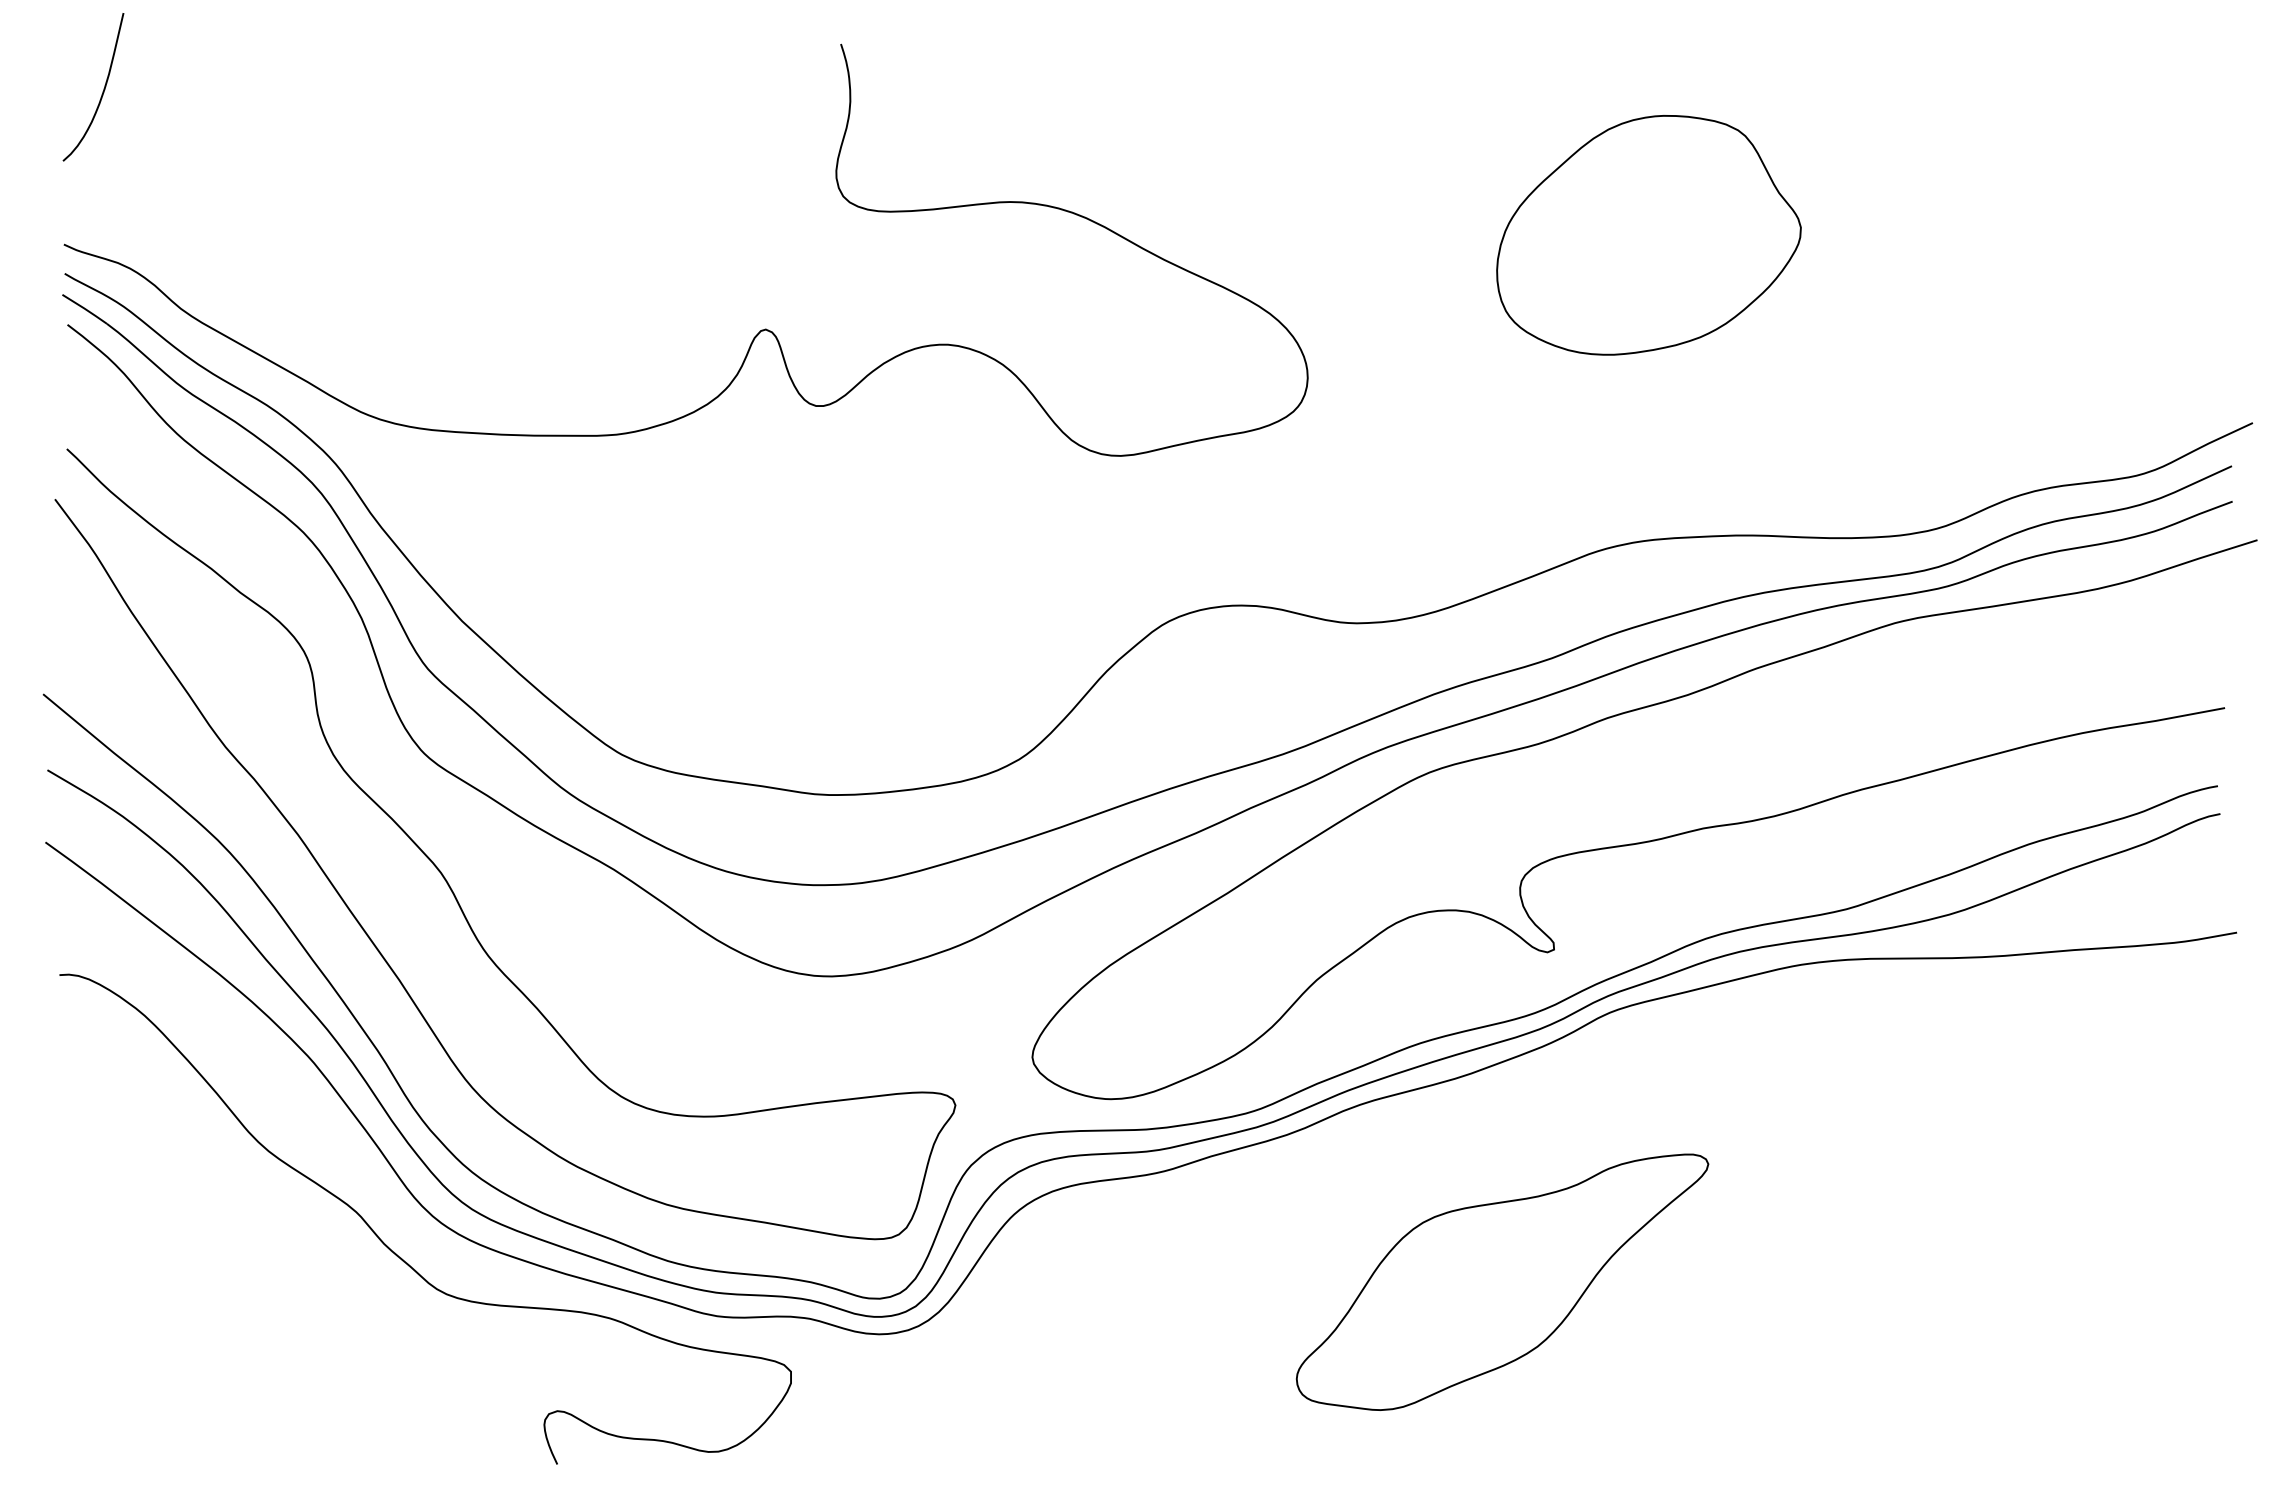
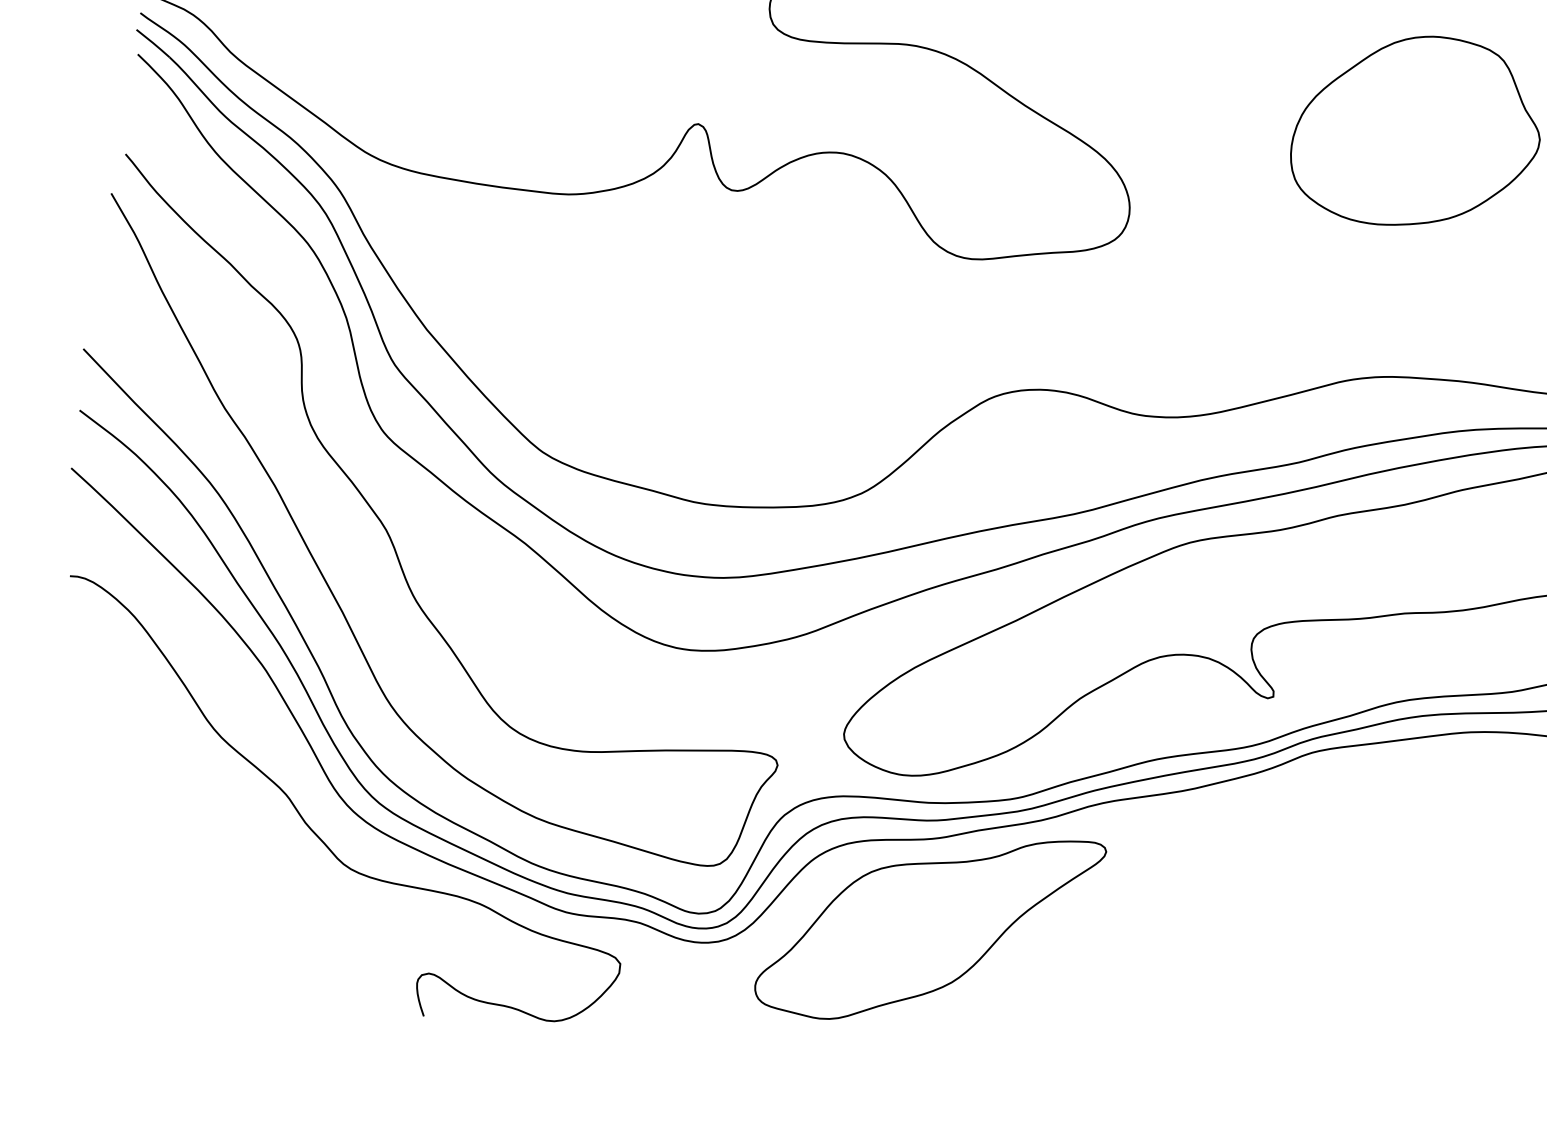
part: (1502, 1281) -> (929, 926), moved

